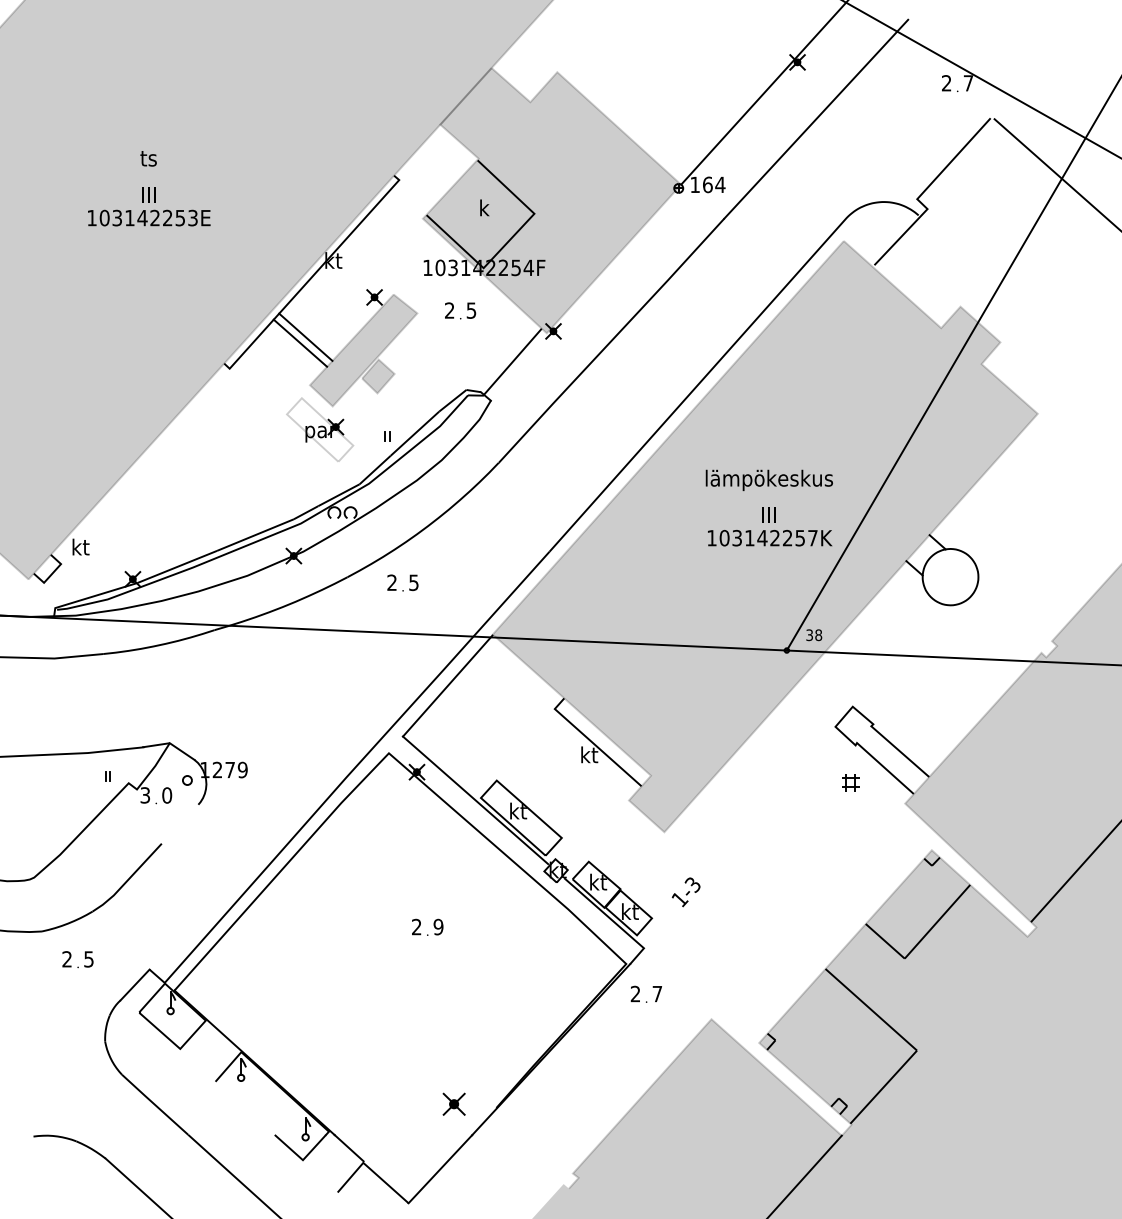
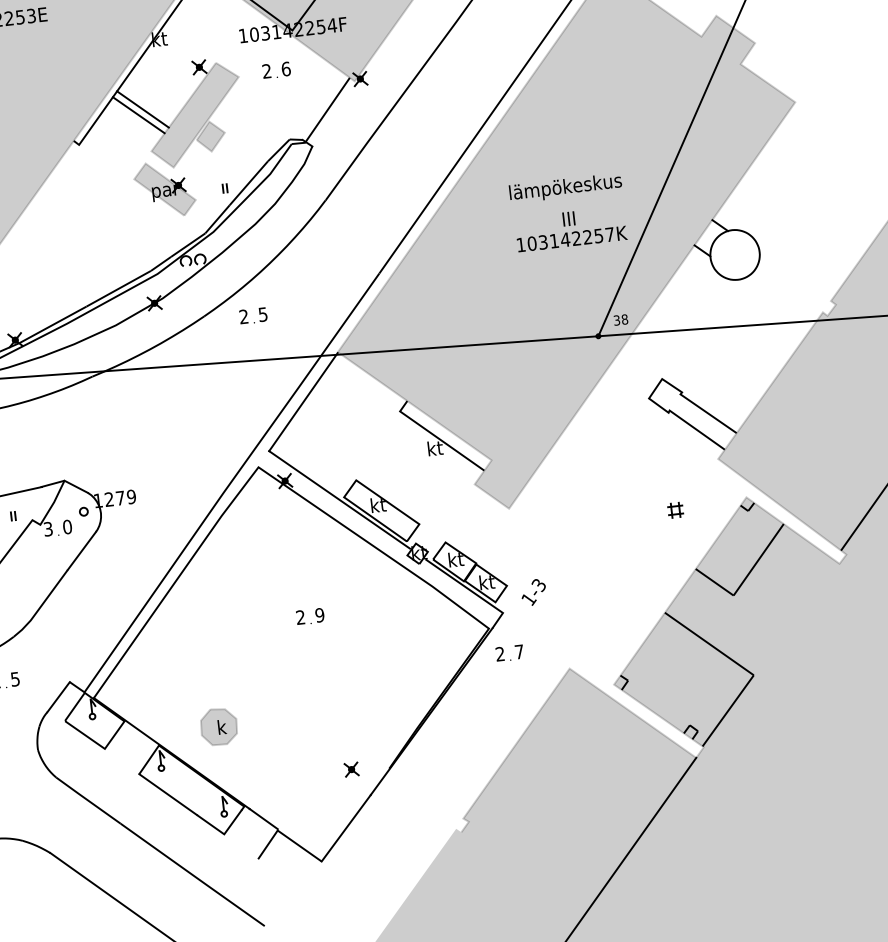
text: (471, 310) -> (286, 68), 5 -> 6
fill: (320, 429) -> (165, 189), added
part: (850, 782) -> (675, 510), moved
line: (179, 823) -> (81, 550), added
text: (685, 892) -> (533, 592), moved
part: (310, 1038) -> (218, 726), added
part: (453, 1103) -> (351, 769), size x0.71
line: (244, 1107) -> (167, 793), added

